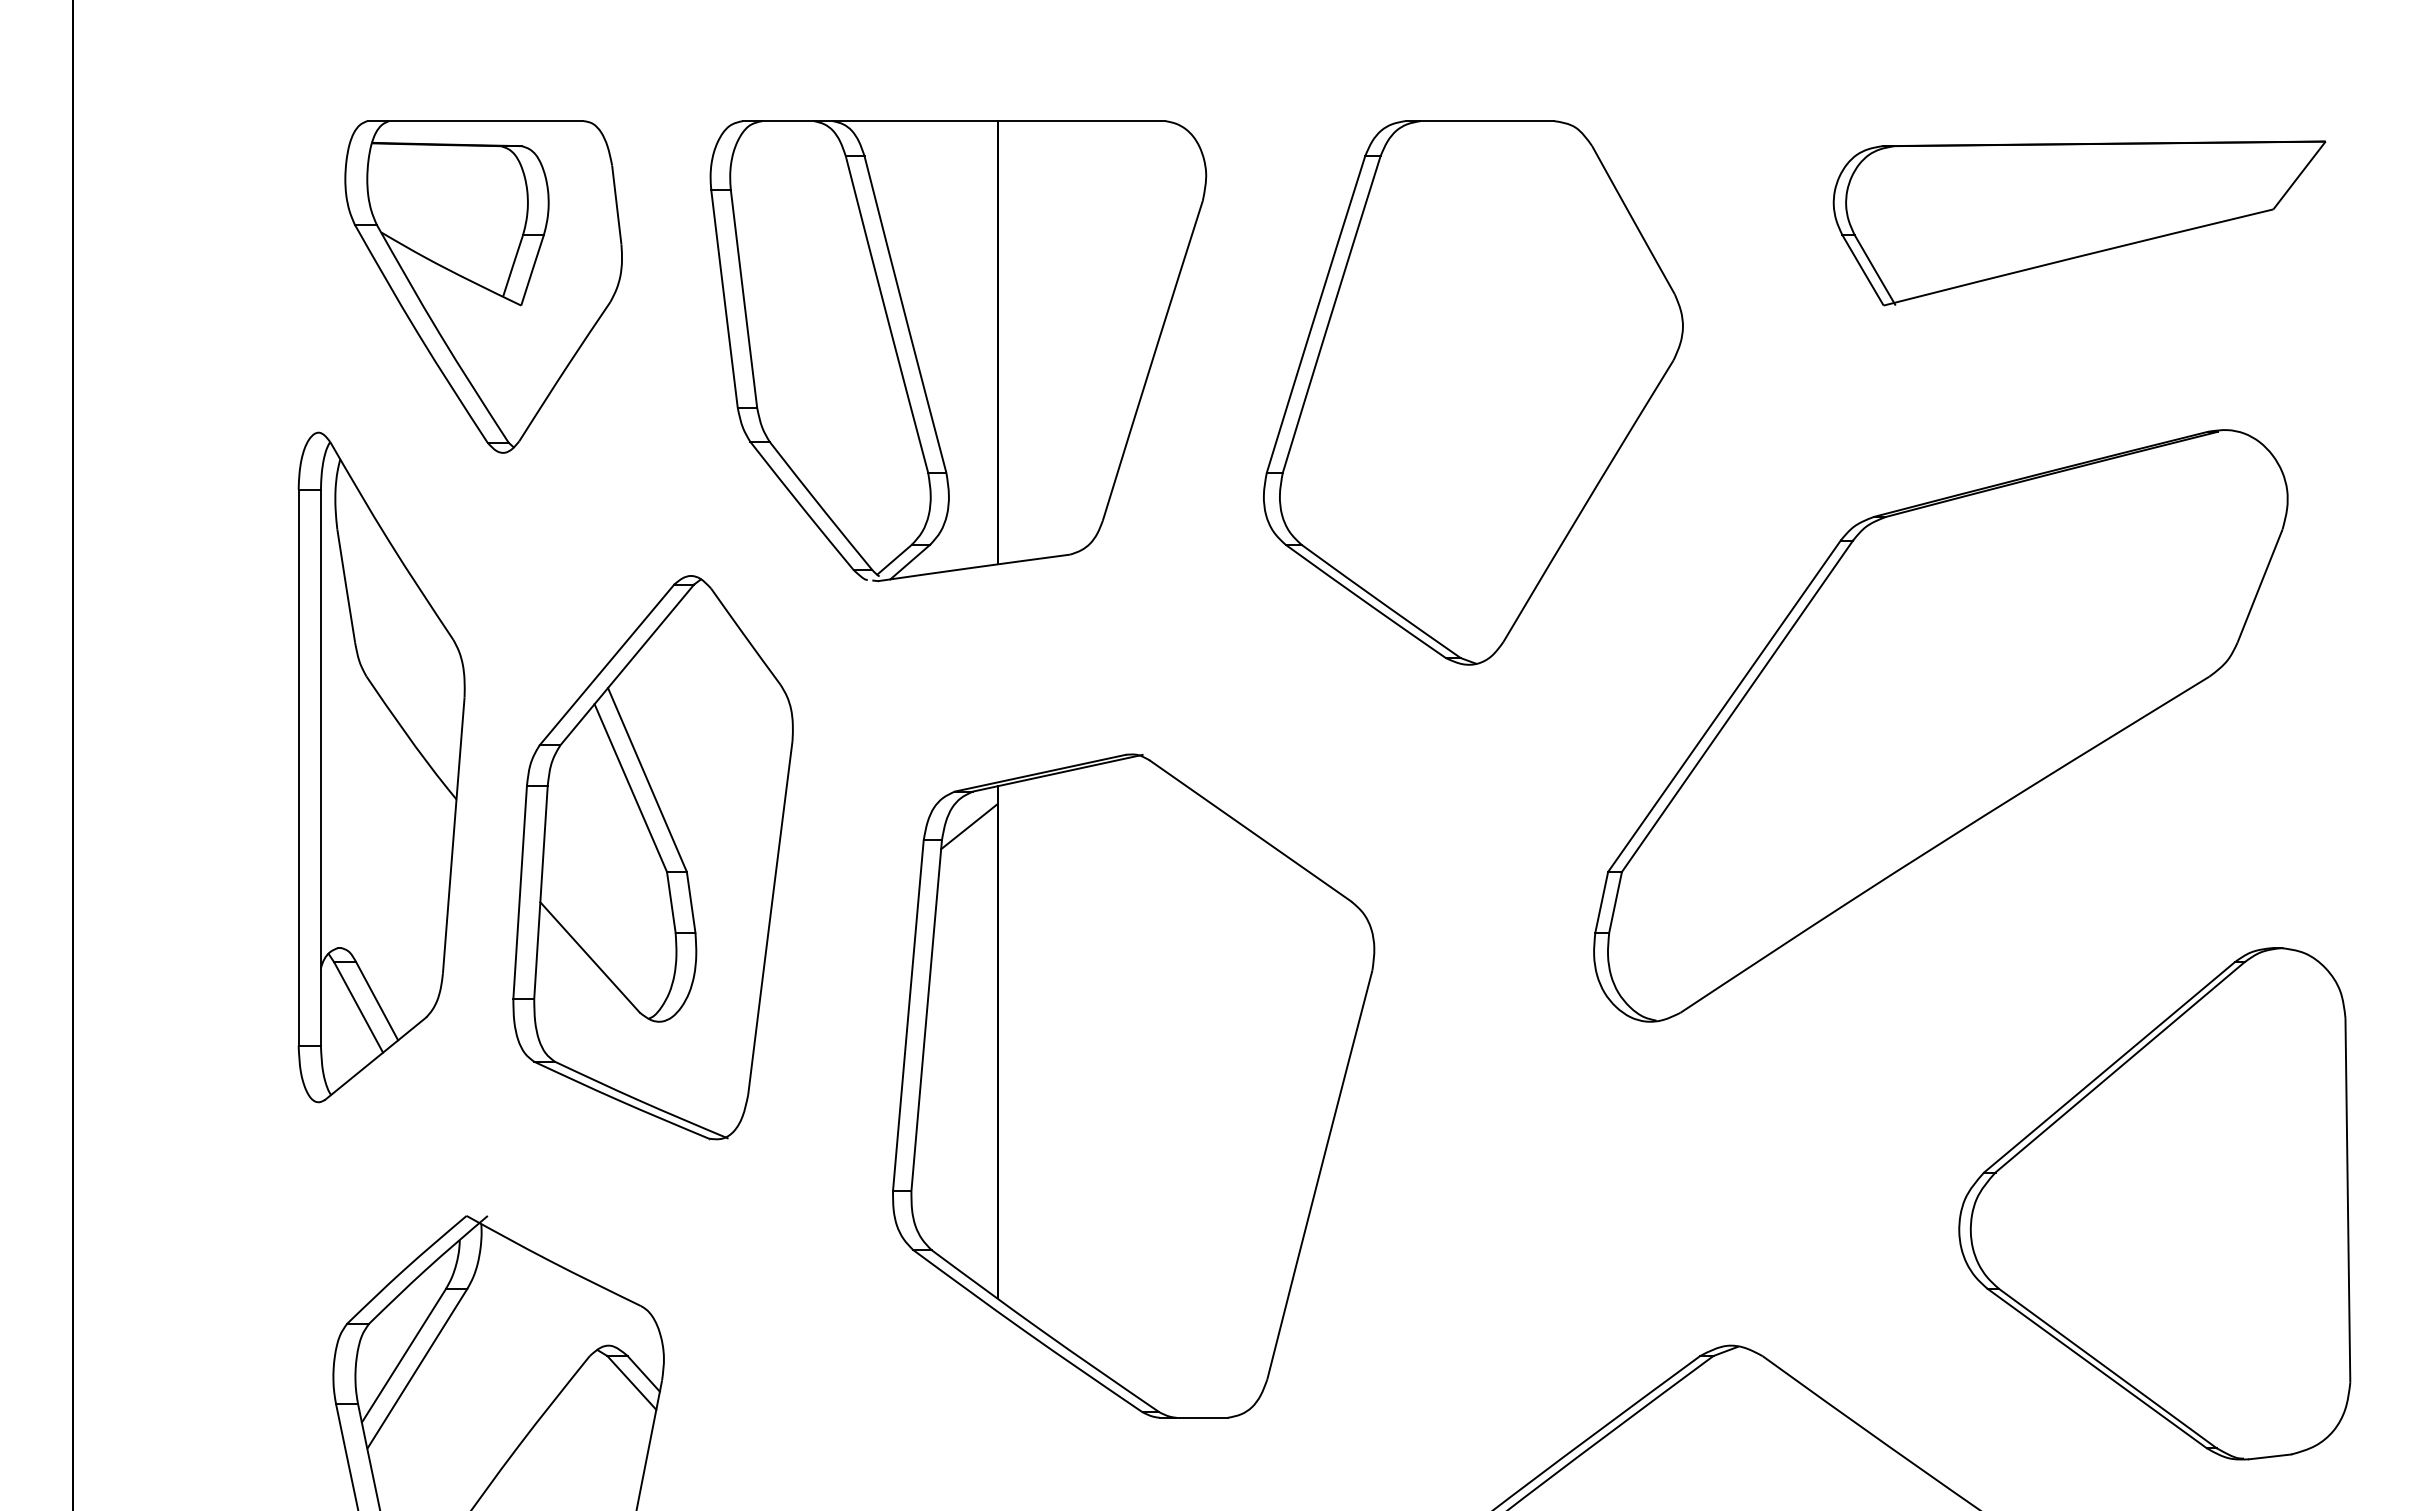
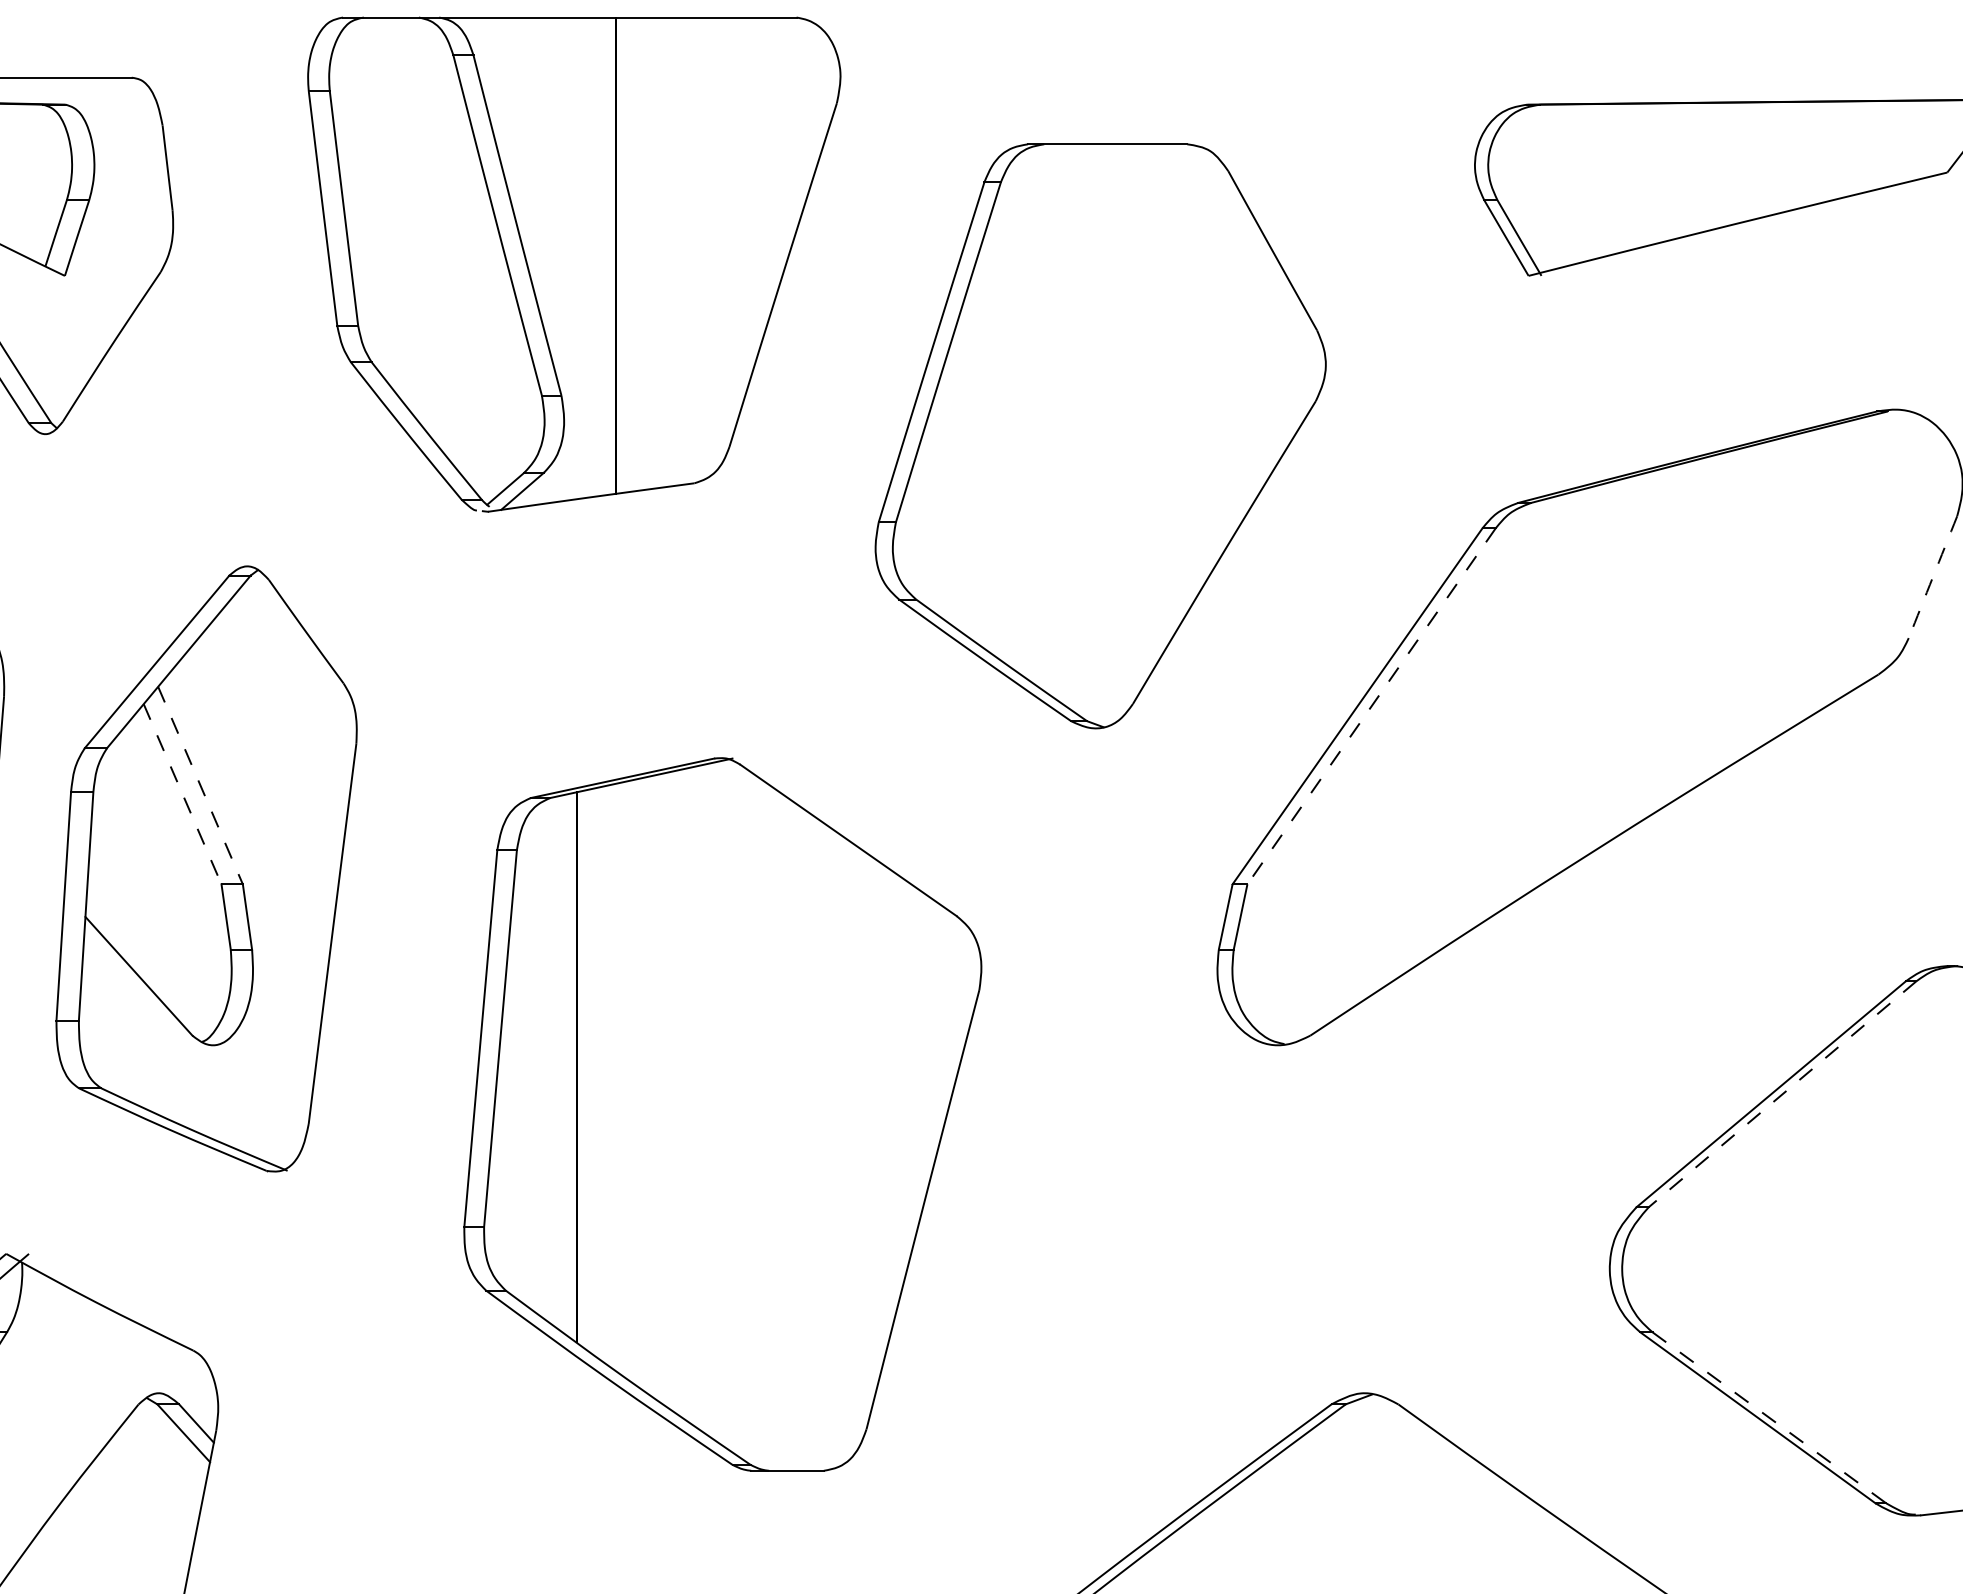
part: (958, 351) -> (574, 265), moved
part: (1473, 392) -> (1100, 435), moved
arc: (2260, 586) -> (1933, 577), solid -> dashed
line: (1737, 706) -> (1371, 706), solid -> dashed
line: (647, 780) -> (200, 786), solid -> dashed
line: (631, 788) -> (183, 794), solid -> dashed
line: (969, 826) -> (546, 835), removed
line: (2120, 1067) -> (1783, 1094), solid -> dashed
line: (2107, 1368) -> (1769, 1417), solid -> dashed

